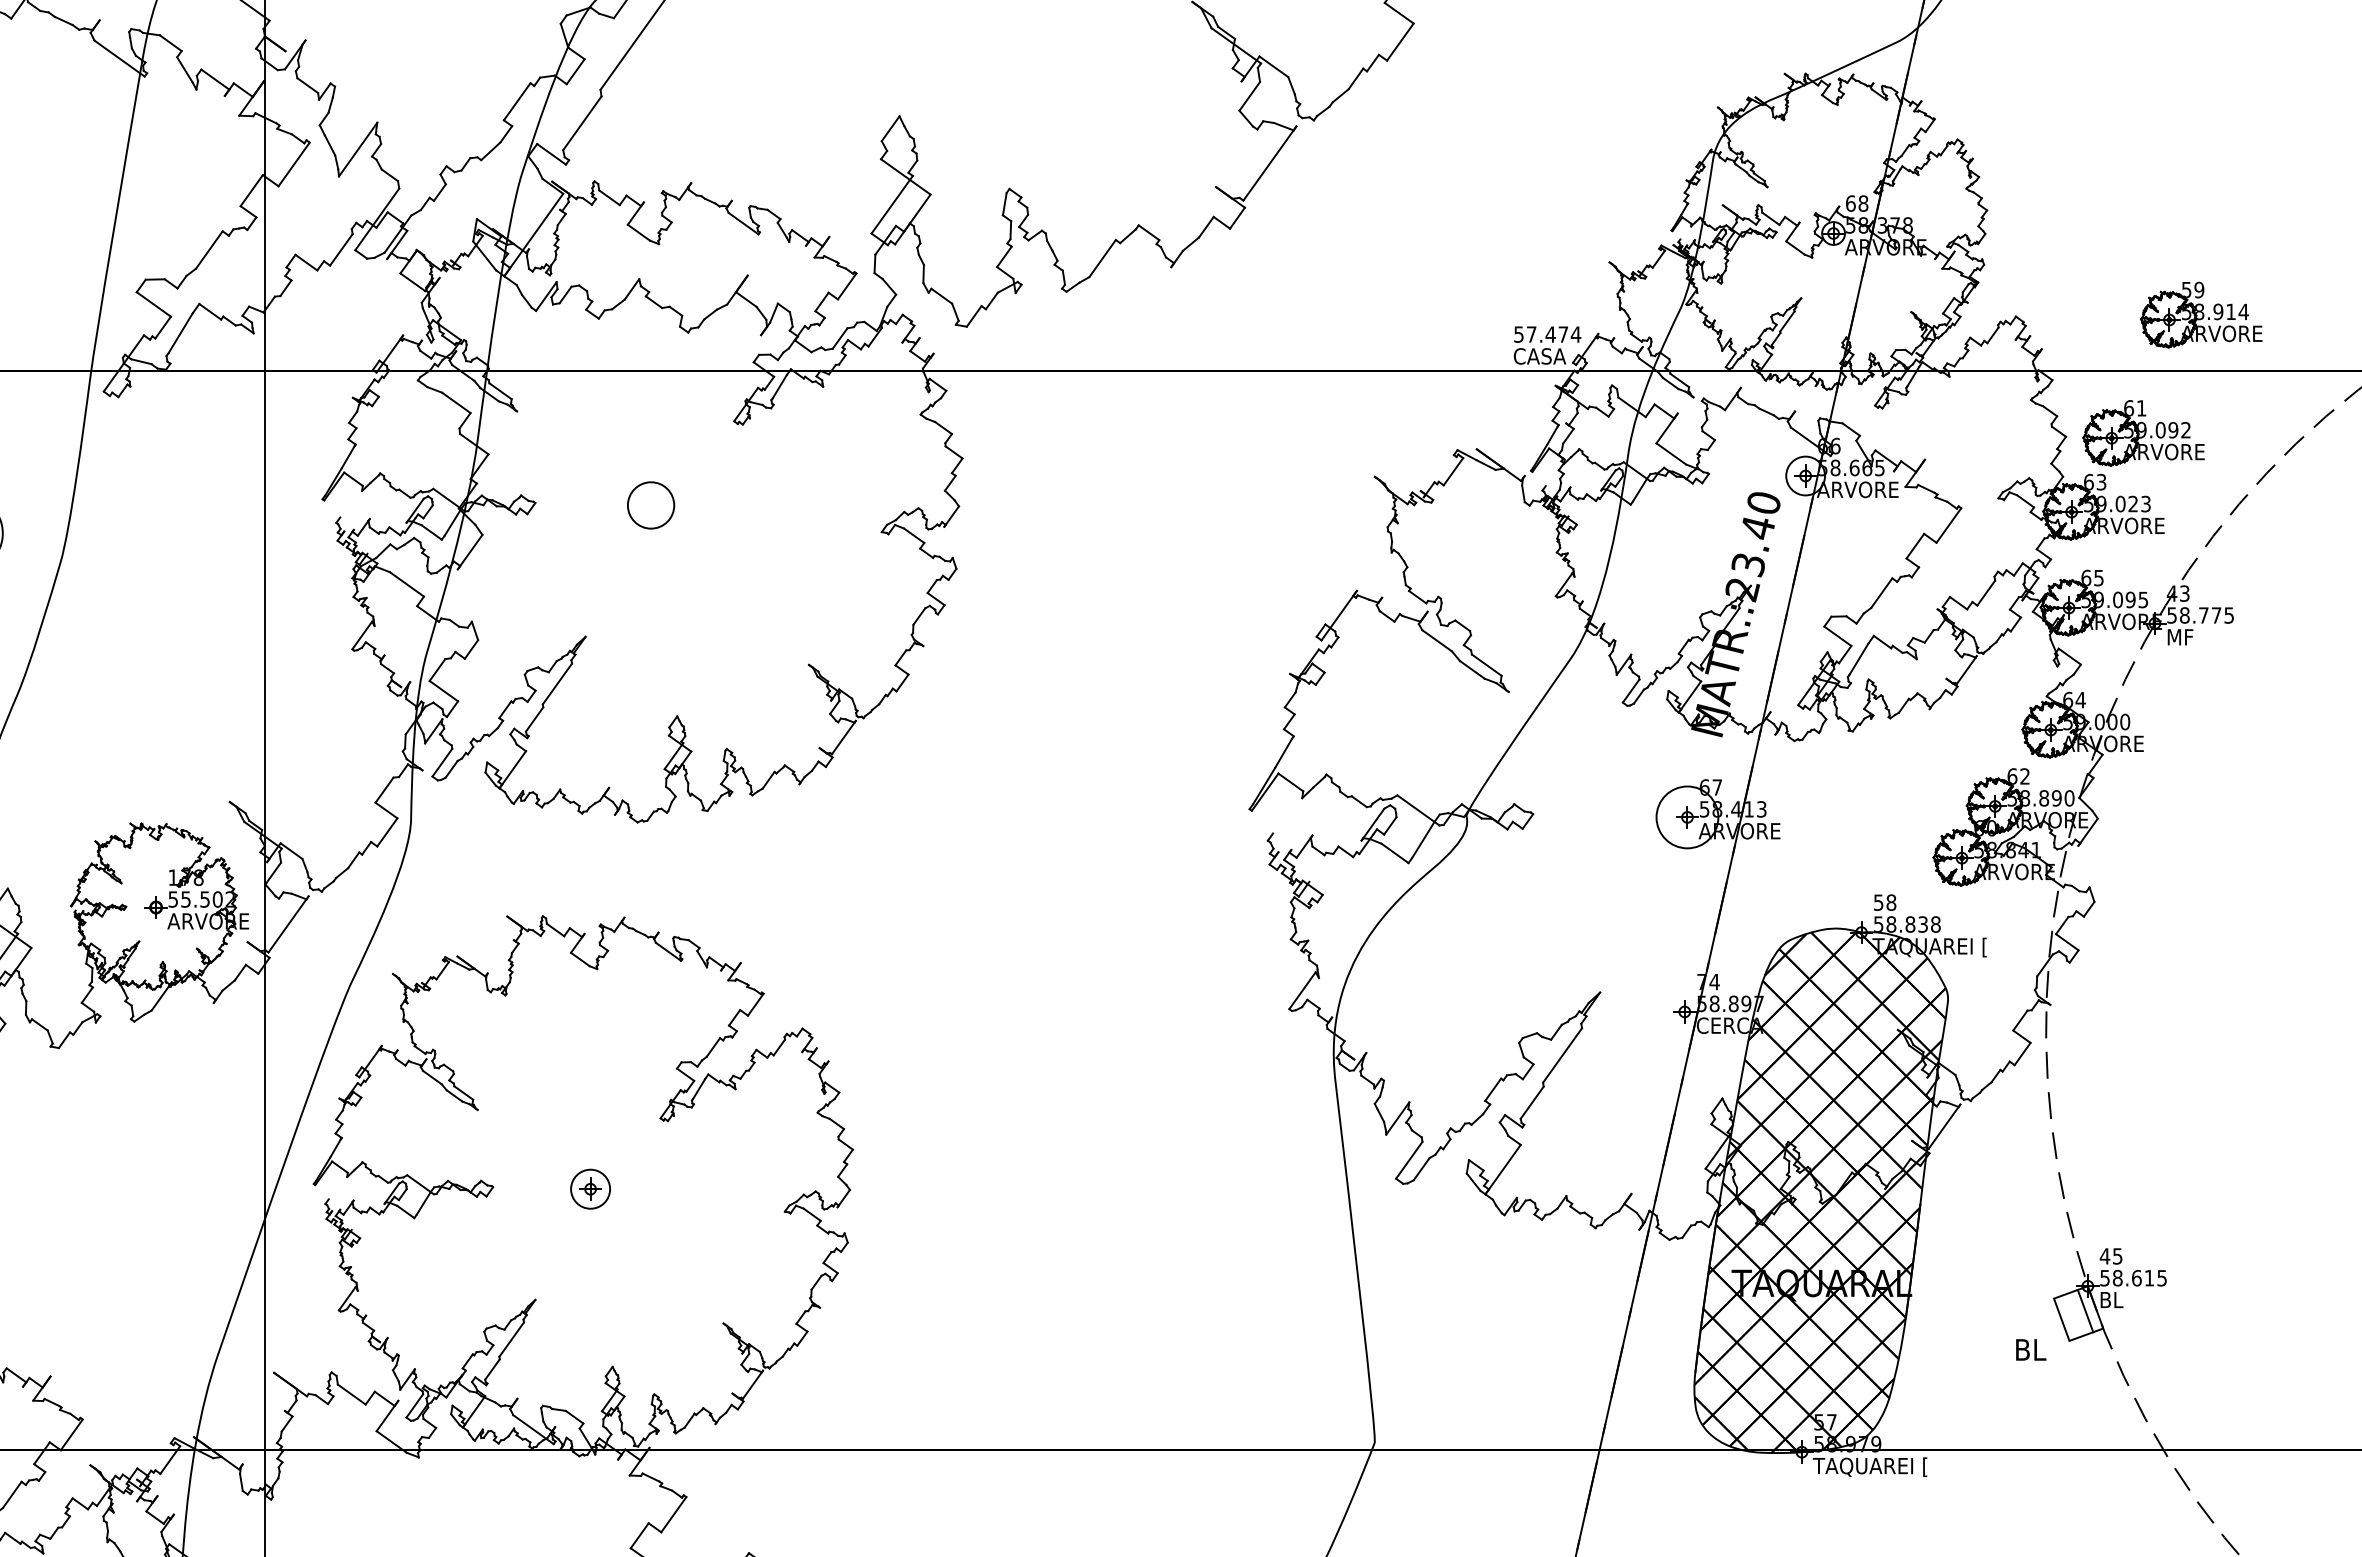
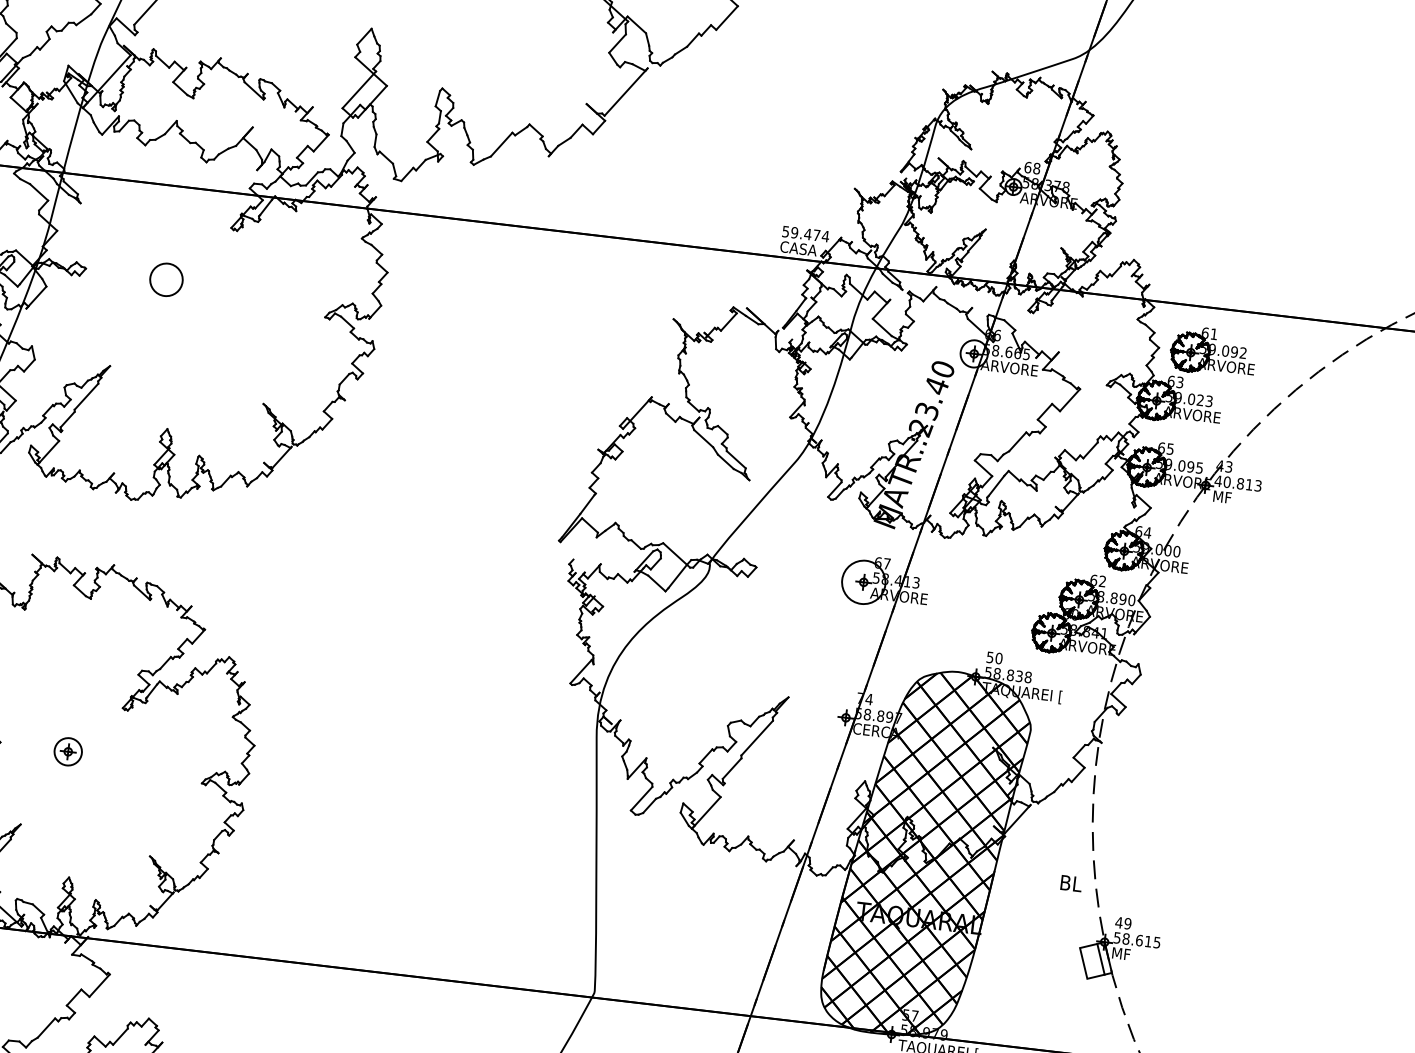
part: (2201, 314) -> (1263, 273), removed
text: (1531, 334) -> (794, 232), 57.474 -> 59.474
text: (2199, 615) -> (1237, 483), 58.775 -> 40.813
text: (1891, 902) -> (999, 658), 58 -> 50
text: (2117, 1256) -> (1127, 923), 45 -> 49
text: (2114, 1300) -> (1122, 954), BL -> MF
text: (2031, 1349) -> (1071, 883), moved

